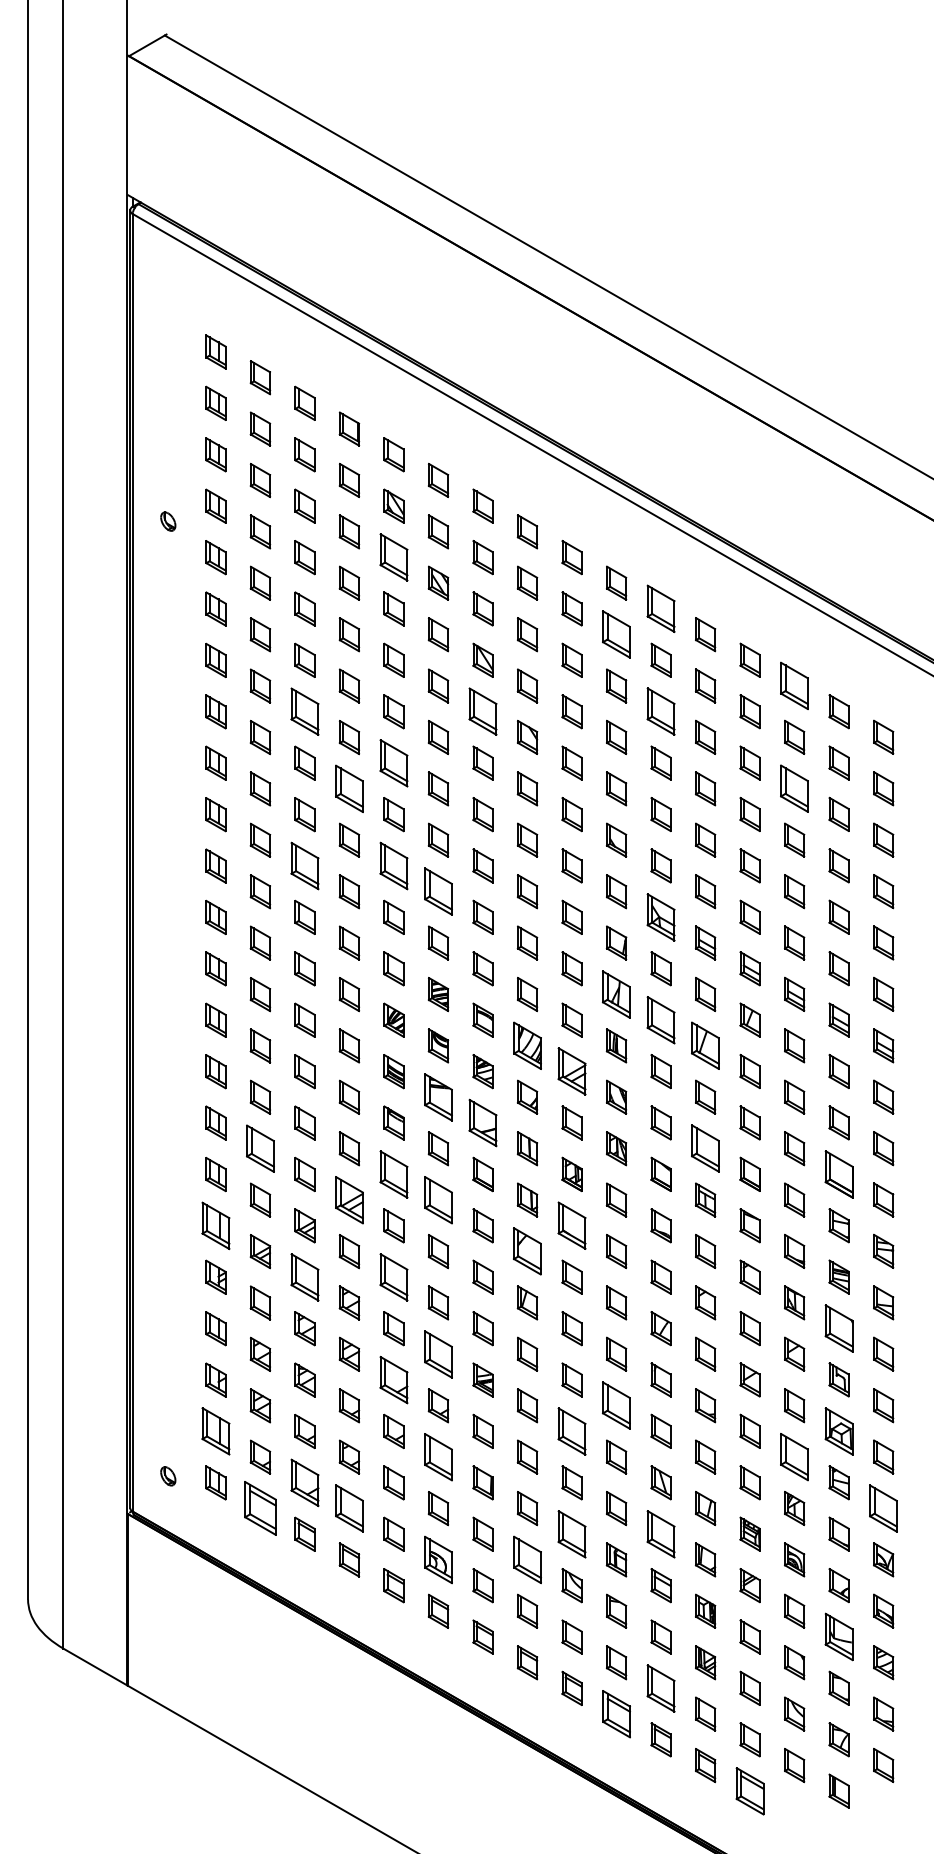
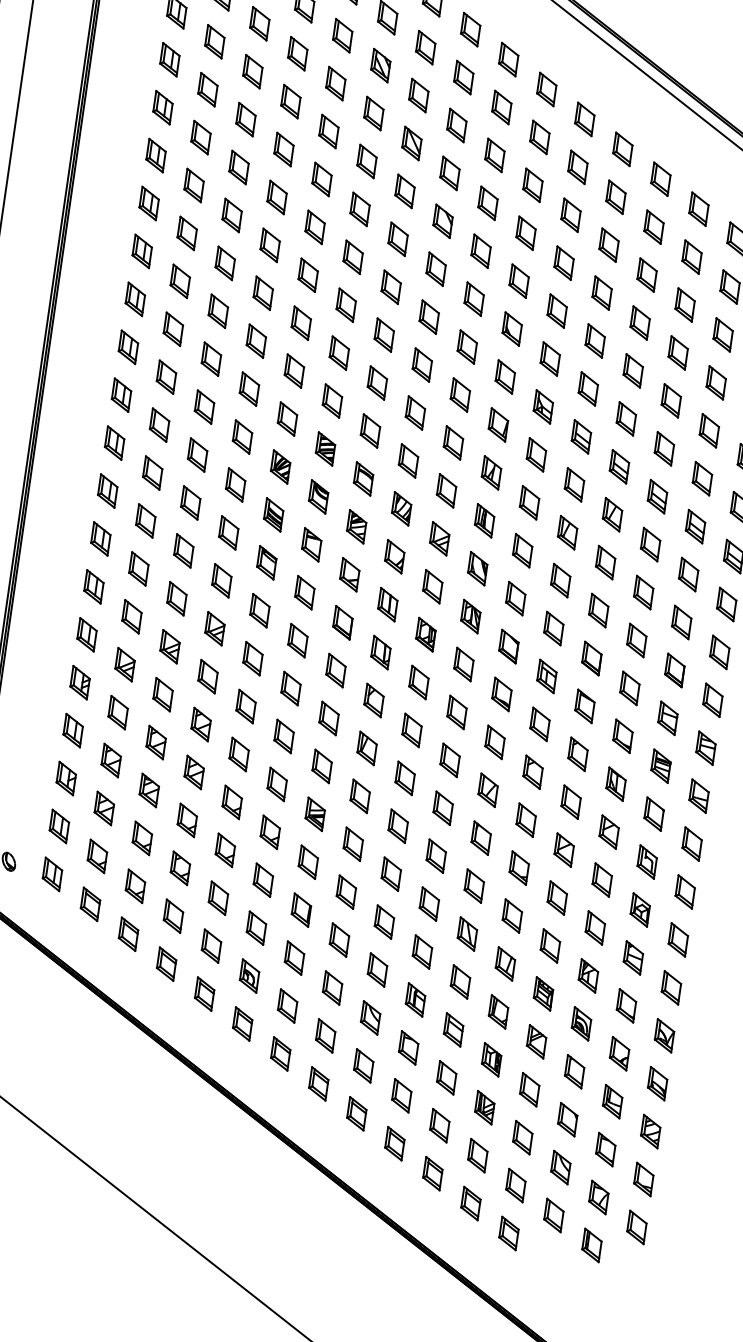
part: (393, 557) -> (342, 35), size x0.71
part: (660, 608) -> (584, 118), size x0.71
part: (616, 634) -> (539, 137), size x0.71
part: (794, 685) -> (698, 208), size x0.71
part: (304, 711) -> (238, 167), size x0.71
part: (482, 711) -> (404, 191), size x0.71
part: (660, 711) -> (570, 214), size x0.71
part: (393, 762) -> (314, 226), size x0.71
part: (349, 788) -> (270, 244), size x0.71
part: (794, 788) -> (685, 304), size x0.71
part: (304, 865) -> (217, 310), size x0.71
part: (393, 865) -> (300, 322), size x0.71
part: (438, 891) -> (339, 352), size x0.71
part: (660, 916) -> (542, 406), size x0.71
part: (616, 993) -> (491, 471), size x0.71
part: (660, 1019) -> (529, 502), size x0.71
part: (527, 1045) -> (401, 508), size x0.71
part: (705, 1045) -> (567, 532), size x0.71
part: (571, 1071) -> (439, 538), size x0.71
part: (438, 1096) -> (311, 544), size x0.71
part: (482, 1122) -> (349, 574), size x0.71
part: (260, 1148) -> (138, 568), size x0.71
part: (705, 1148) -> (553, 628), size x0.71
part: (393, 1173) -> (259, 609), size x0.71
part: (838, 1173) -> (674, 669), size x0.71
part: (349, 1199) -> (215, 628), size x0.71
part: (438, 1199) -> (298, 640), size x0.71
part: (215, 1225) -> (86, 634), size x0.71
part: (571, 1225) -> (418, 682), size x0.71
part: (527, 1251) -> (373, 700), size x0.71
part: (304, 1276) -> (162, 693), size x0.71
part: (393, 1276) -> (245, 705), size x0.71
part: (838, 1328) -> (653, 814), size x0.71
part: (438, 1353) -> (277, 783), size x0.71
part: (393, 1379) -> (231, 801), size x0.71
part: (616, 1405) -> (436, 856), size x0.71
part: (571, 1430) -> (390, 873), size x0.71
part: (838, 1430) -> (639, 909), size x0.71
part: (215, 1431) -> (58, 826), size x0.71
part: (438, 1456) -> (263, 879), size x0.71
part: (794, 1456) -> (595, 927), size x0.71
part: (304, 1482) -> (135, 885), size x0.71
part: (883, 1507) -> (671, 986), size x0.71
part: (260, 1508) -> (90, 904), size x0.62
part: (349, 1508) -> (173, 916), size x0.71
part: (571, 1533) -> (377, 969), size x0.71
part: (660, 1533) -> (460, 981), size x0.71
part: (438, 1559) -> (249, 975), size x0.71
part: (527, 1559) -> (332, 987), size x0.71
part: (838, 1636) -> (612, 1101), size x0.71
part: (660, 1687) -> (439, 1124), size x0.71
part: (616, 1713) -> (394, 1143), size x0.71
part: (749, 1790) -> (508, 1232), size x0.71

